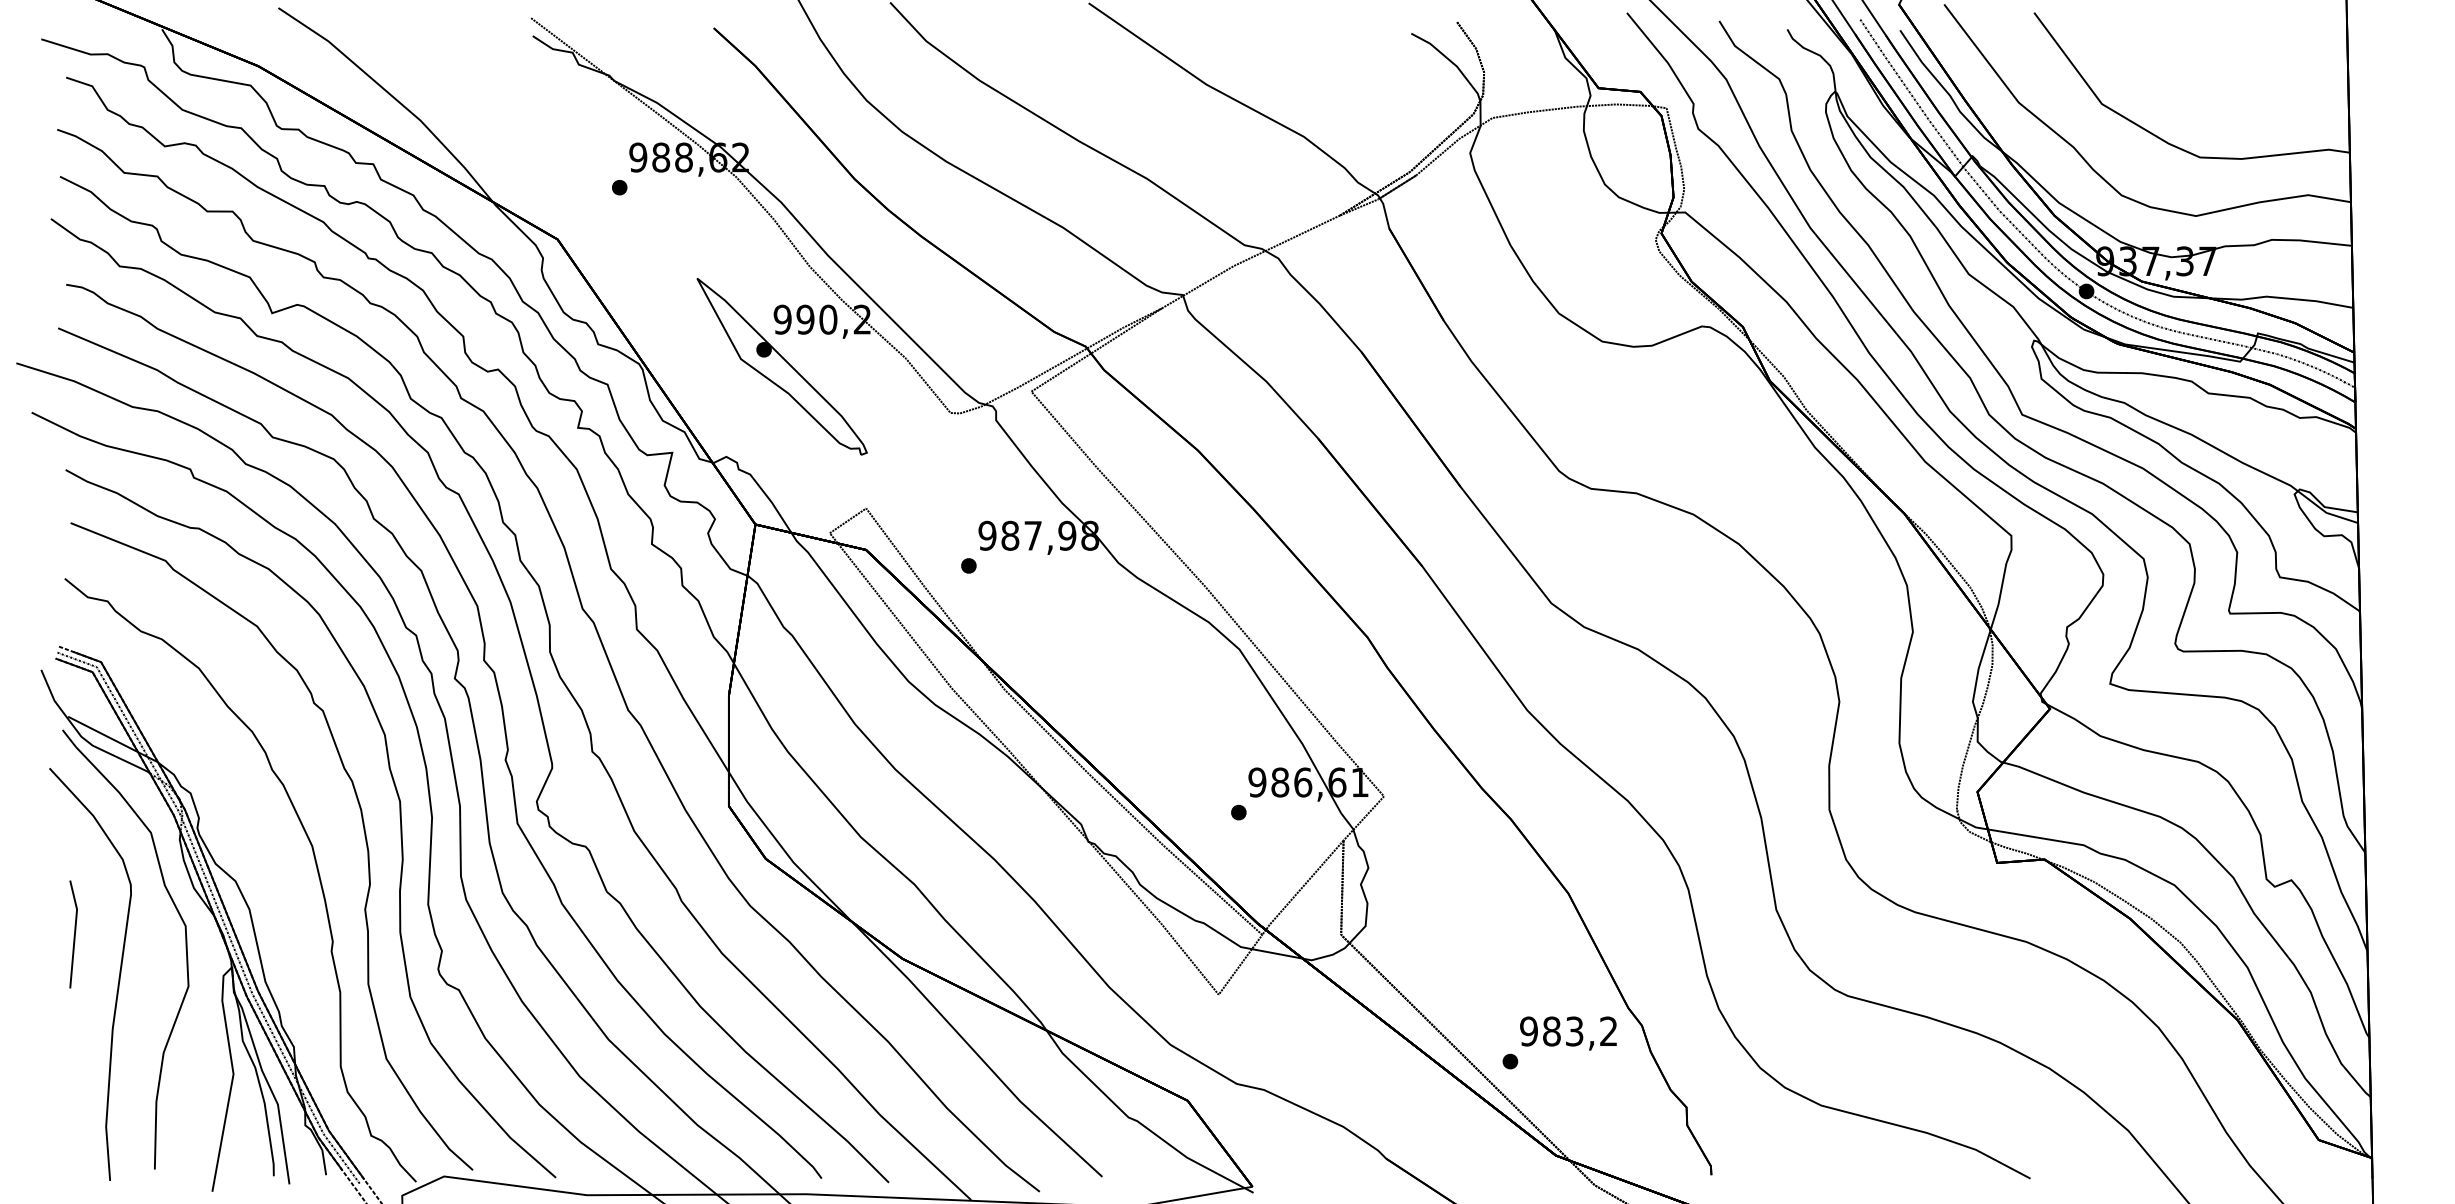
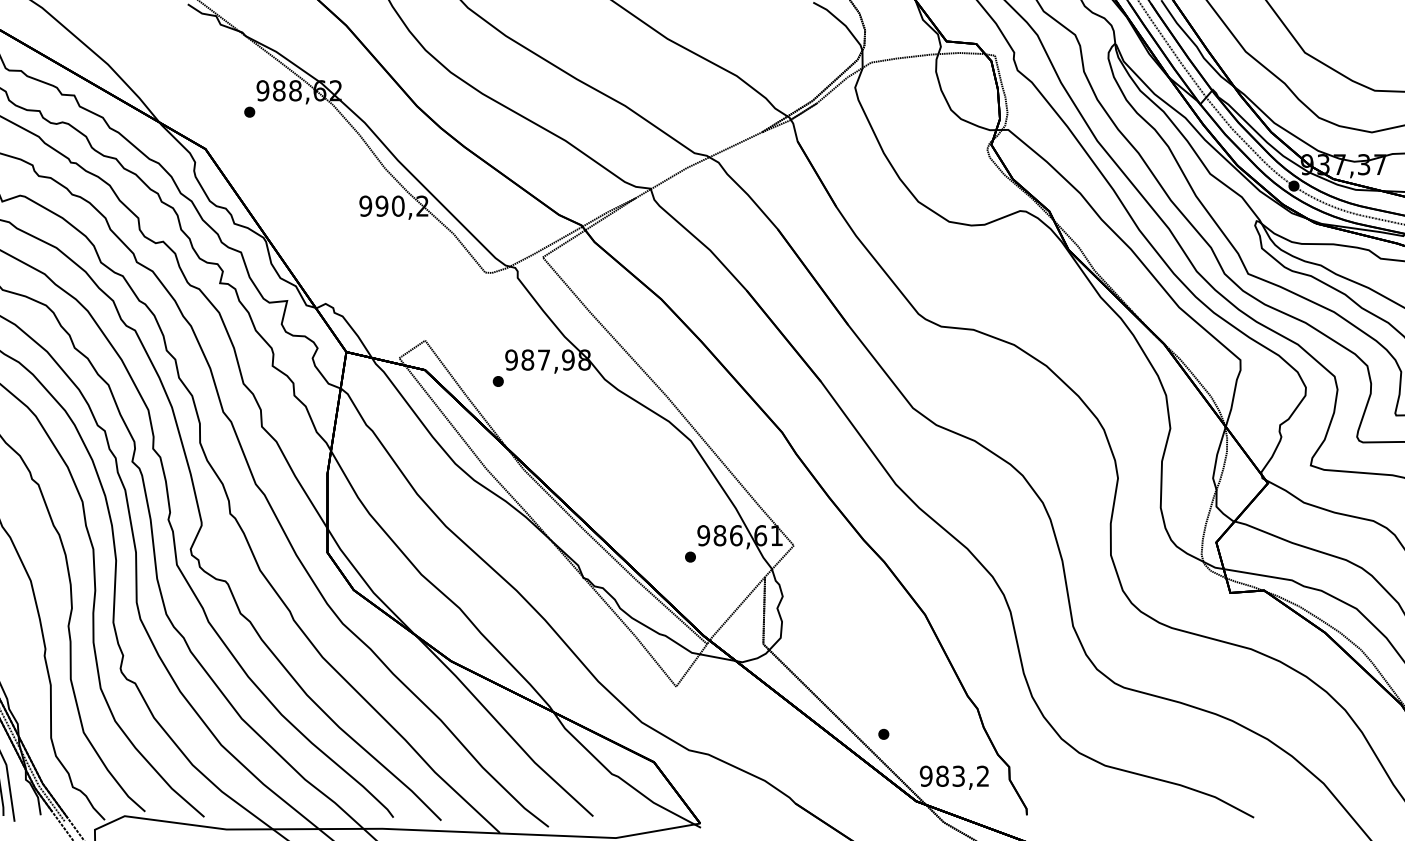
part: (781, 366) -> (364, 239), removed
text: (1568, 1033) -> (954, 777), moved

